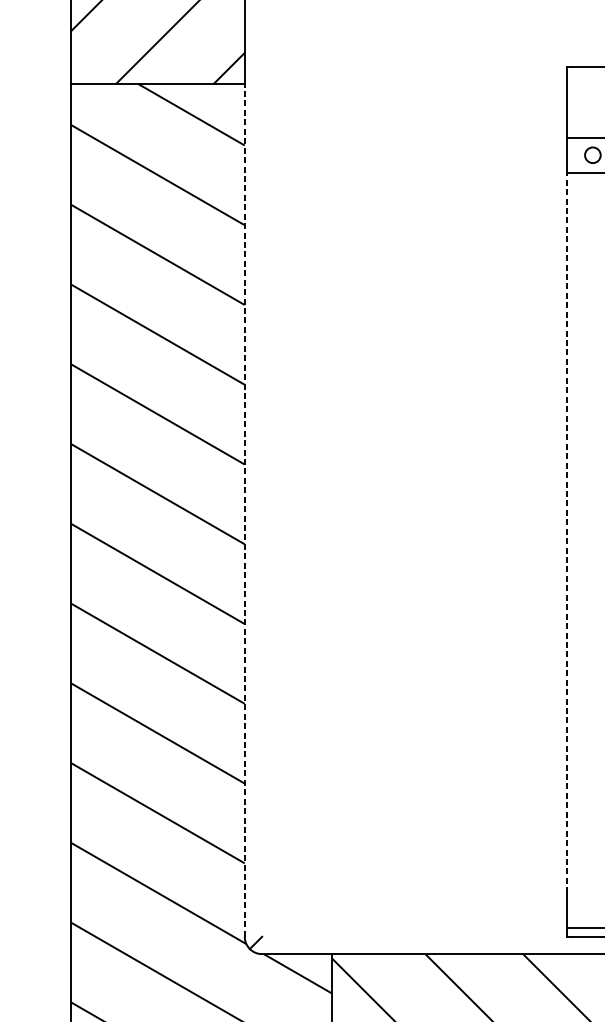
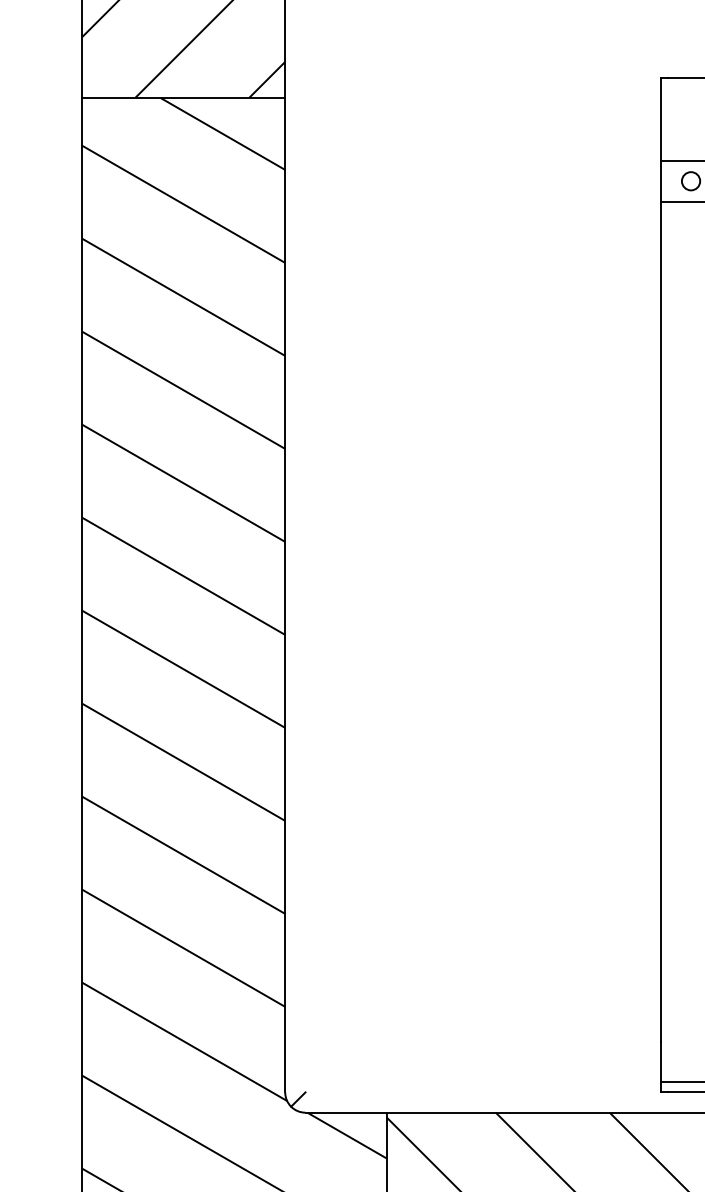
line: (245, 509) -> (285, 594), dashed -> solid
line: (566, 532) -> (660, 621), dashed -> solid

